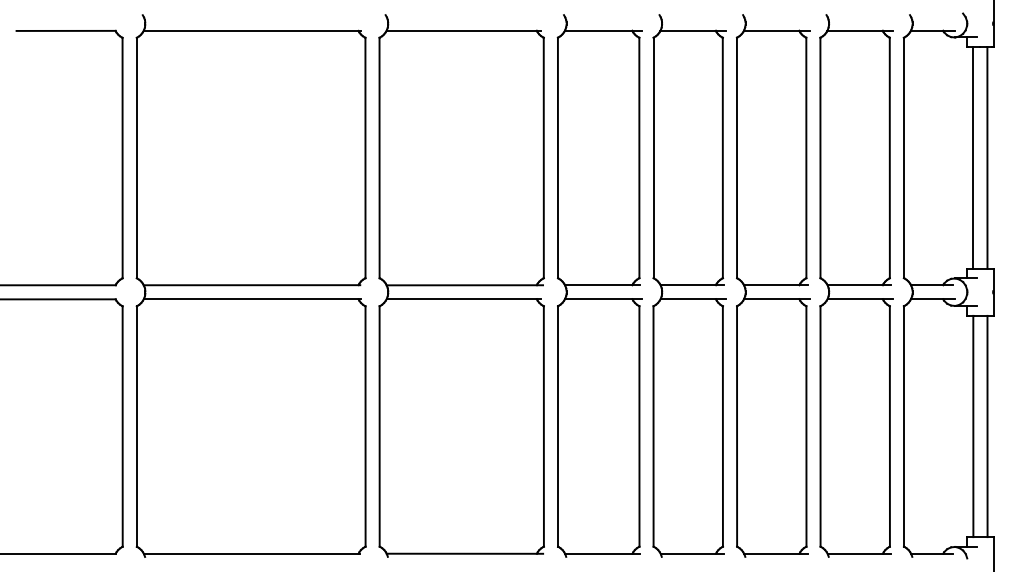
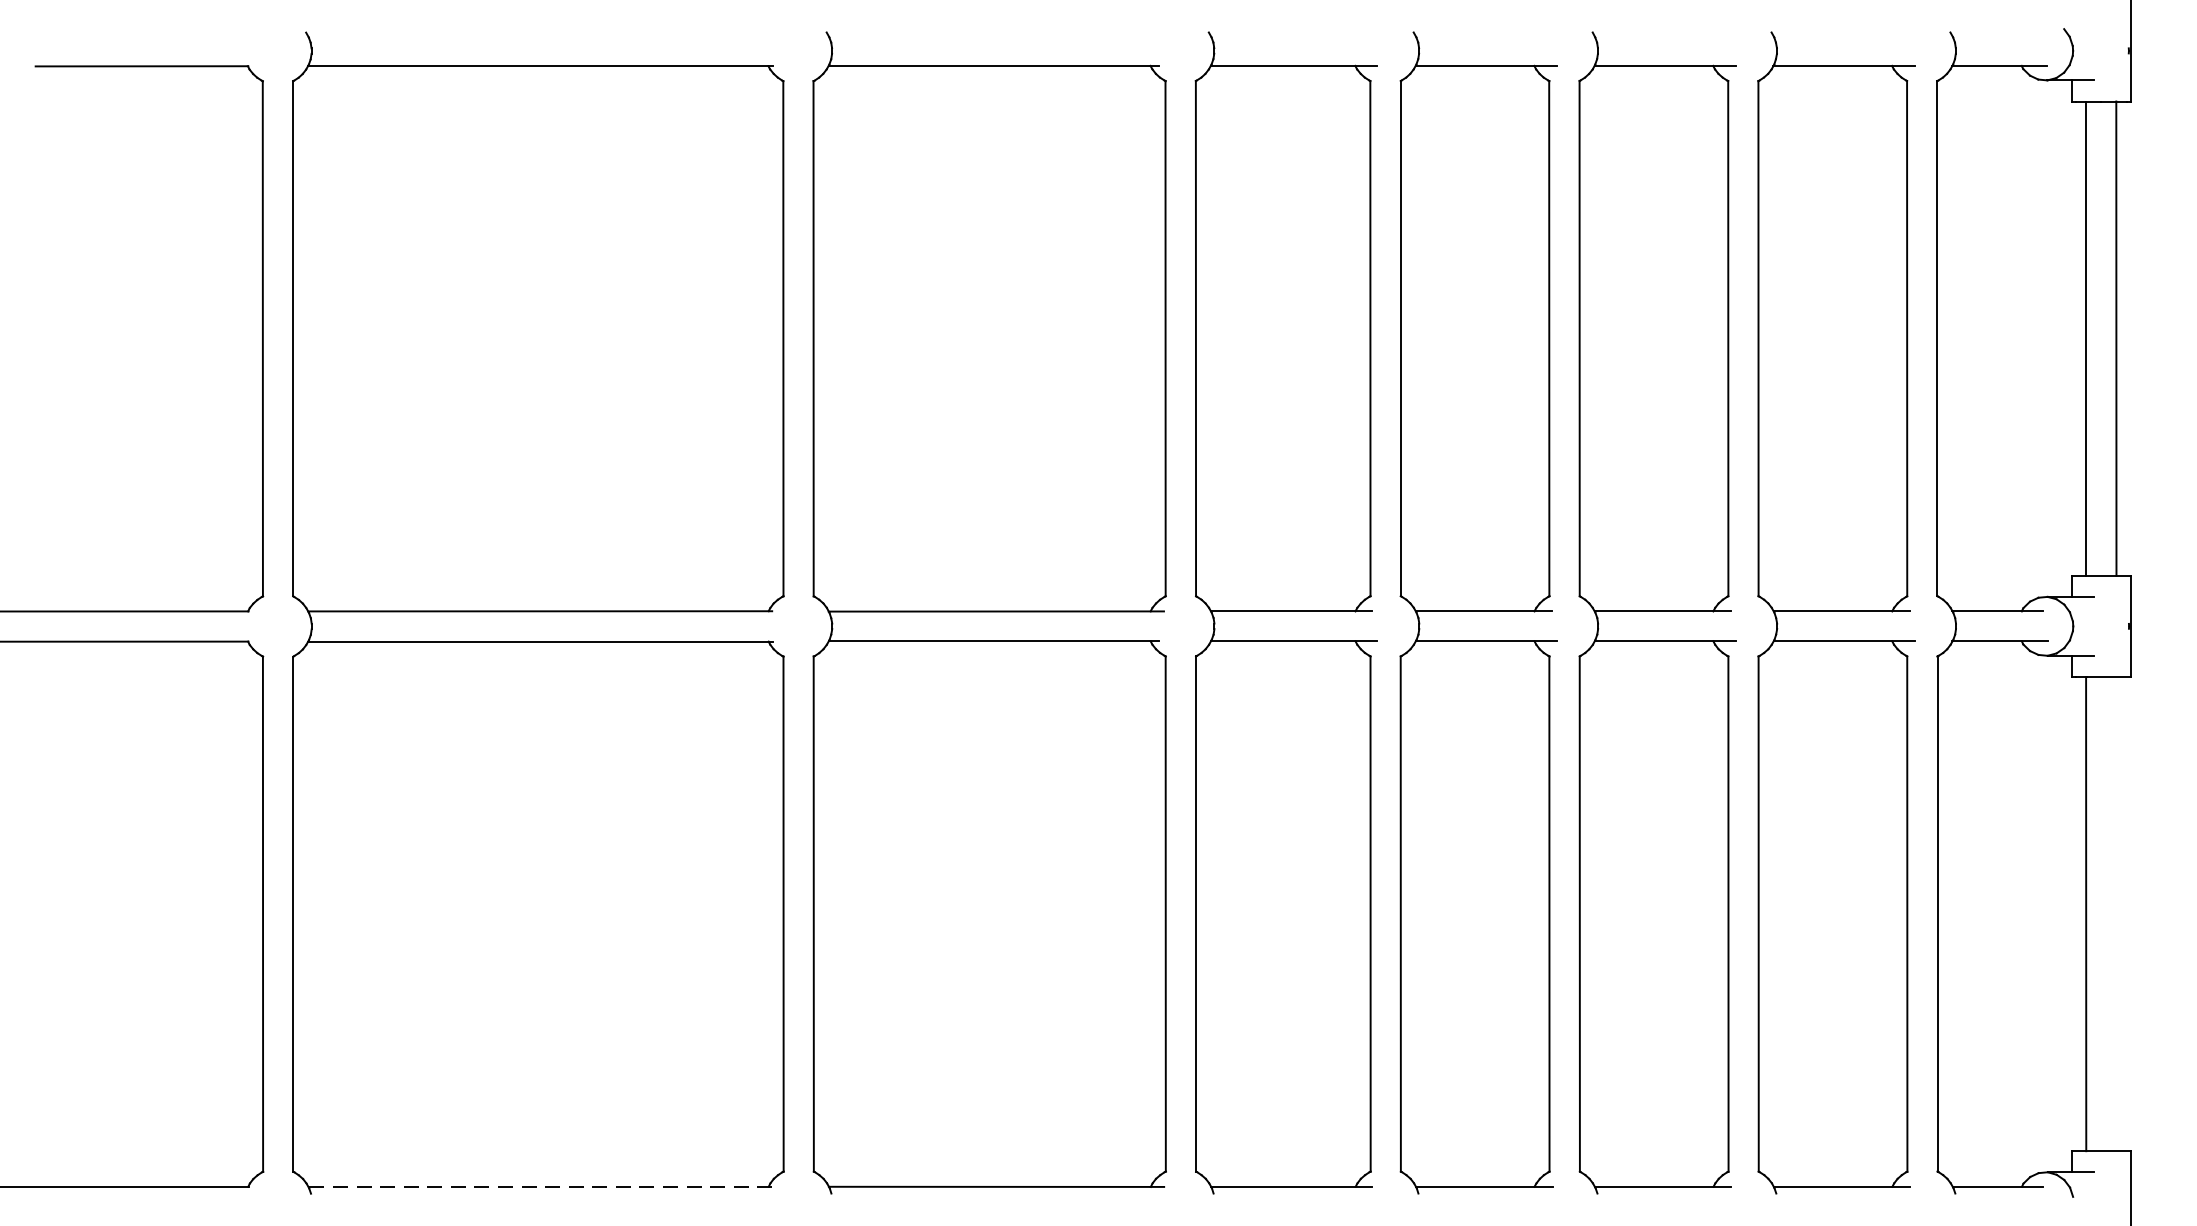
line: (987, 426) -> (2116, 914), removed
line: (251, 553) -> (539, 1186), solid -> dashed

